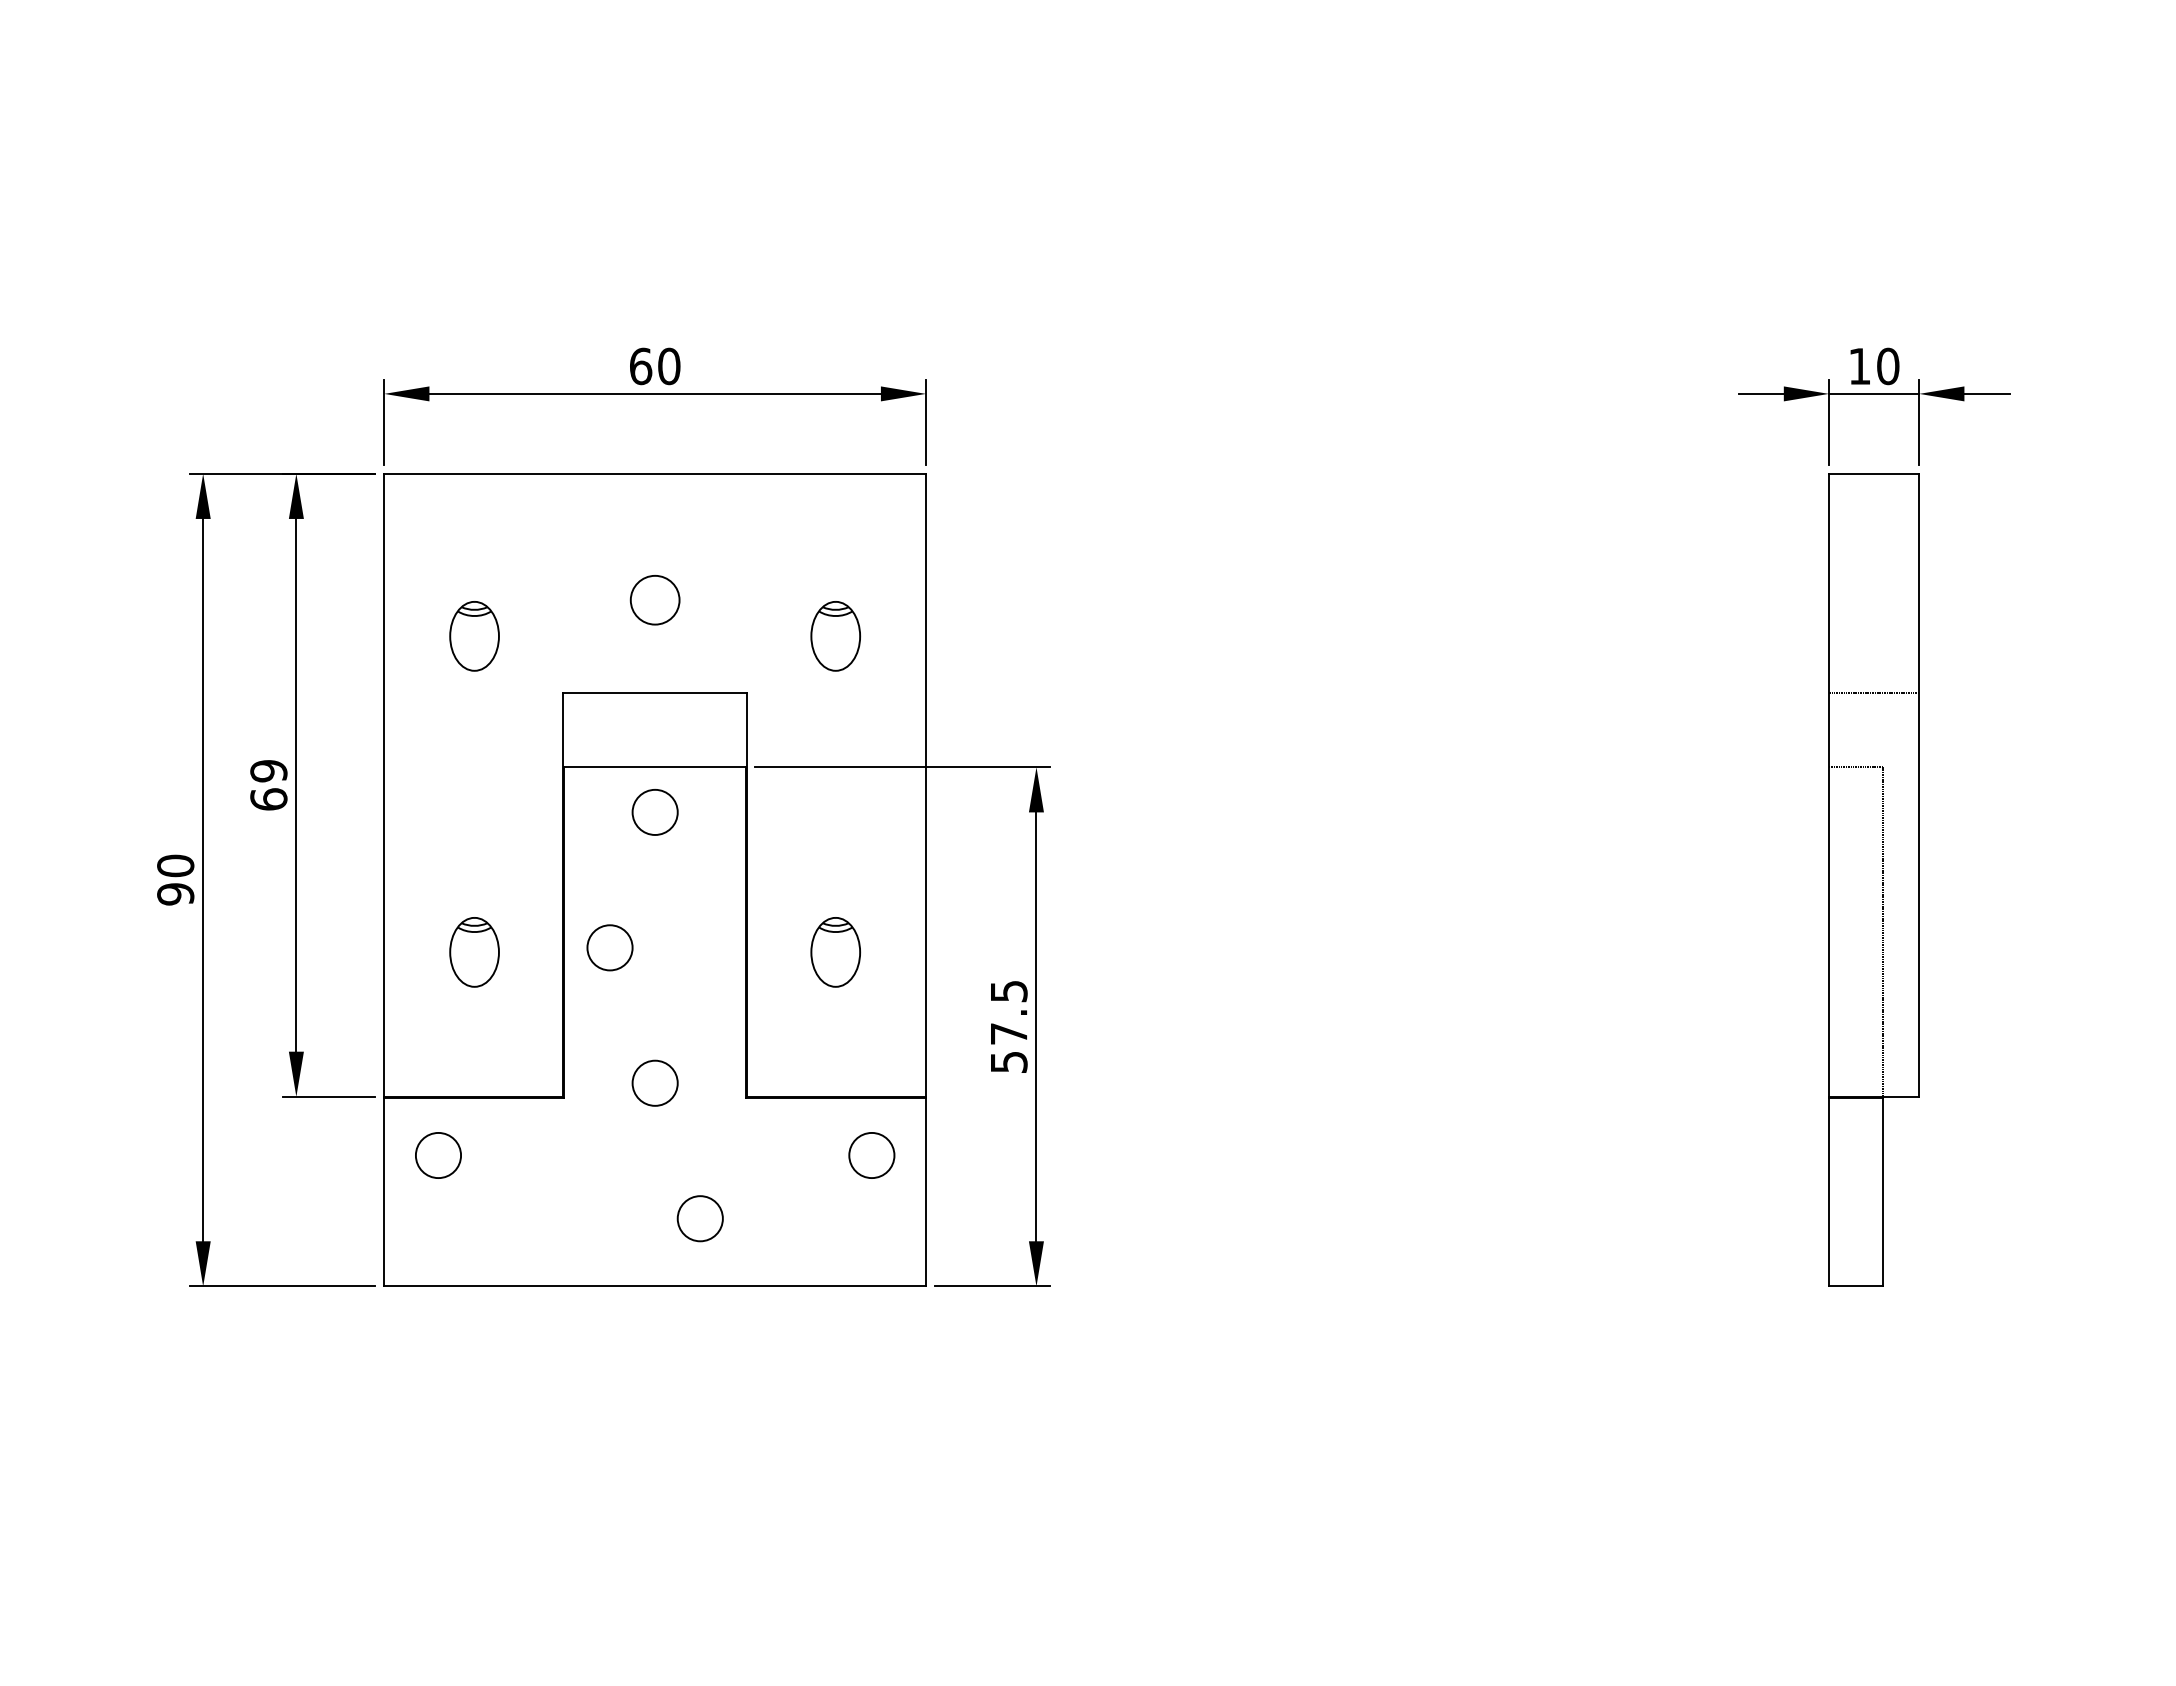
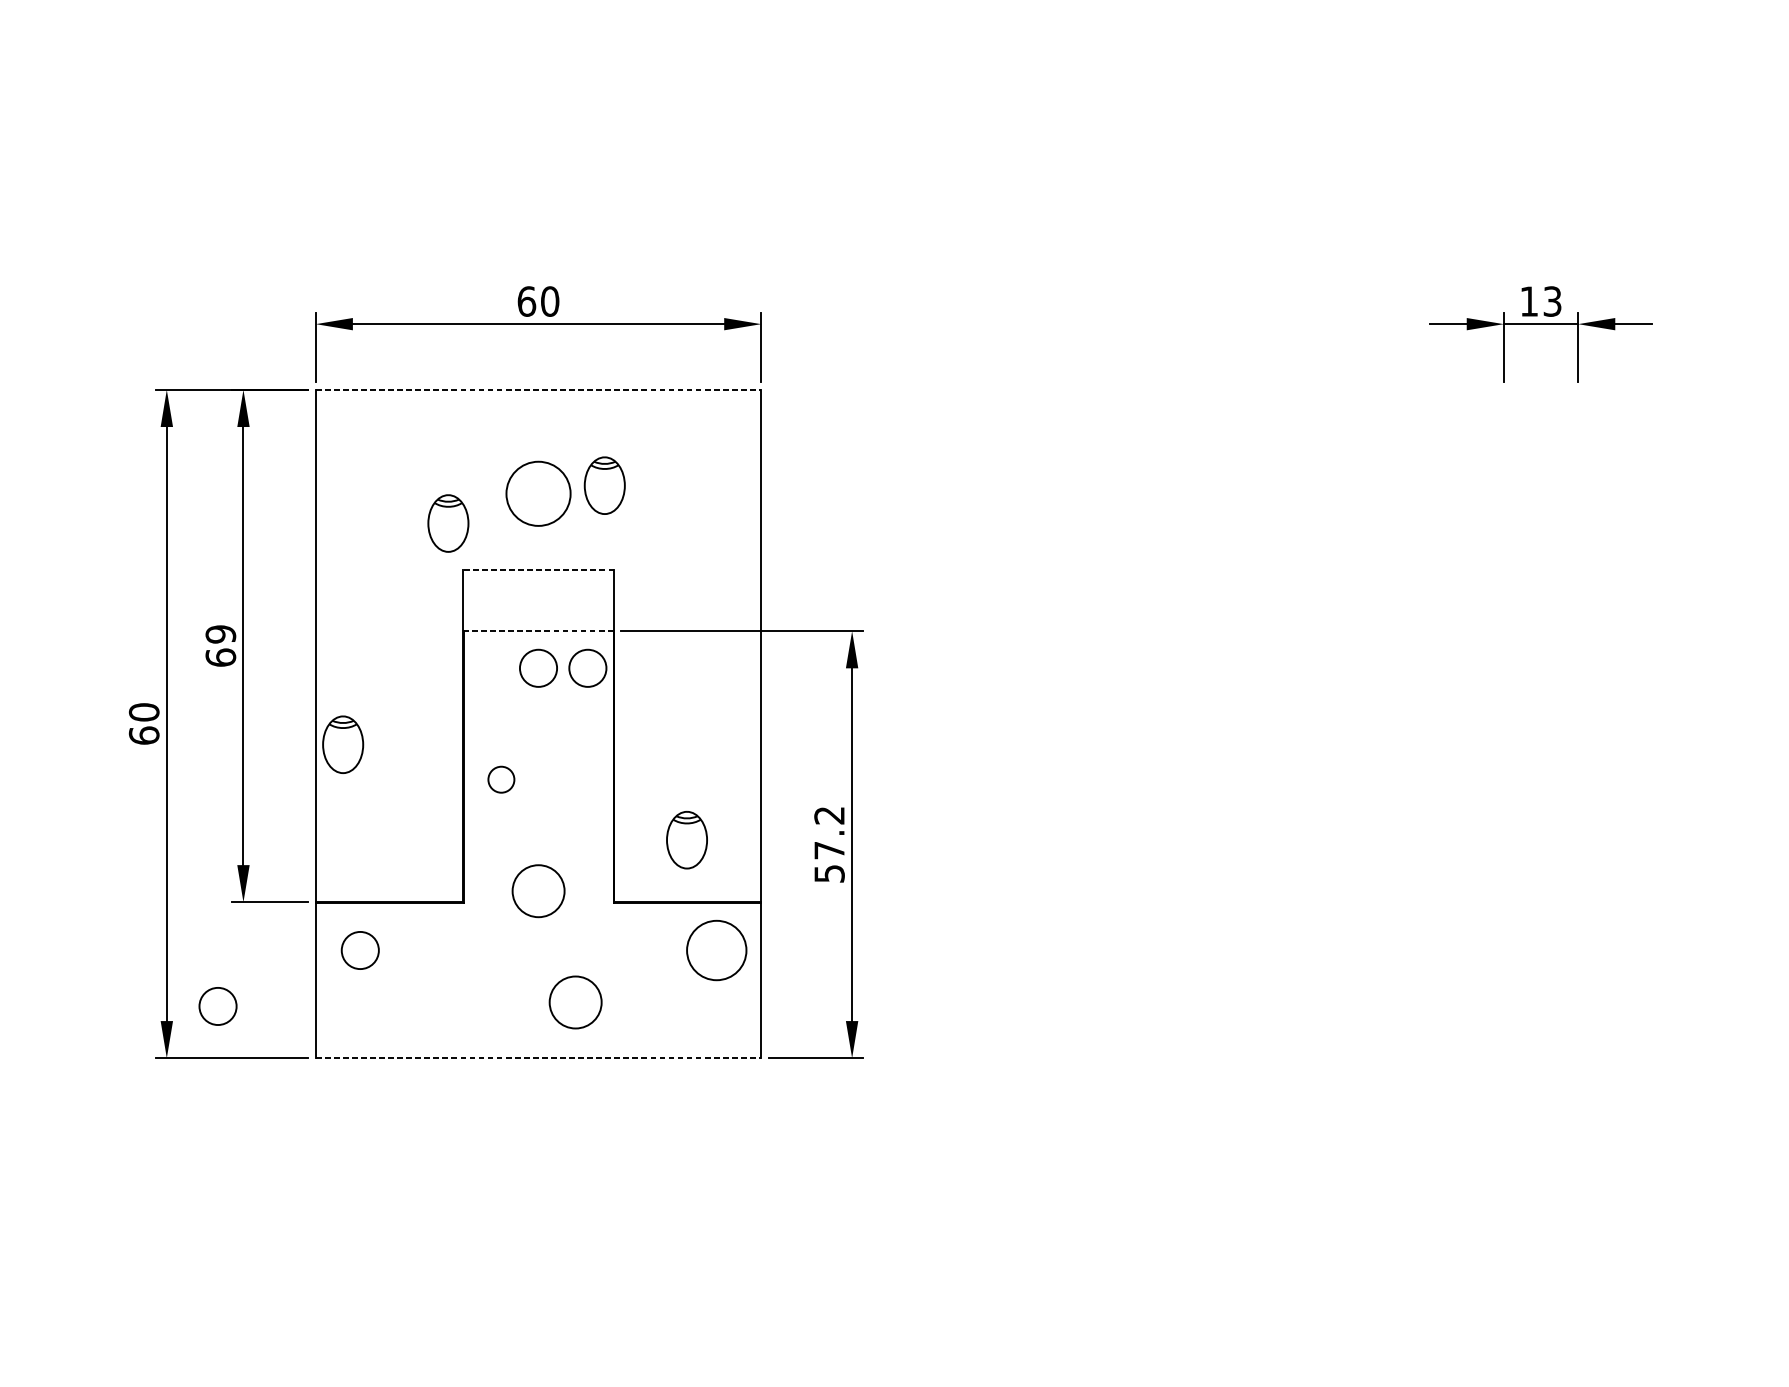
text: (1888, 366) -> (1552, 301), 10 -> 13
line: (655, 473) -> (538, 389), solid -> dashed
circle: (654, 599) -> (537, 493), size x1.6
part: (474, 636) -> (448, 523), moved
part: (835, 636) -> (604, 485), moved
line: (654, 693) -> (537, 570), solid -> dashed
line: (654, 767) -> (537, 631), solid -> dashed
circle: (714, 812) -> (587, 668), added
part: (1873, 879) -> (1540, 723), removed
text: (175, 894) -> (144, 735), 90 -> 60
circle: (609, 947) -> (500, 779), size x0.7
part: (474, 952) -> (343, 744), moved
part: (835, 952) -> (686, 840), moved
text: (1008, 991) -> (829, 815), 57.5 -> 57.2
circle: (654, 1082) -> (537, 890), size x1.4
circle: (871, 1155) -> (716, 950), size x1.6
circle: (699, 1218) -> (574, 1002), size x1.4
circle: (265, 1223) -> (218, 1006), added
line: (655, 1286) -> (538, 1058), solid -> dashed

